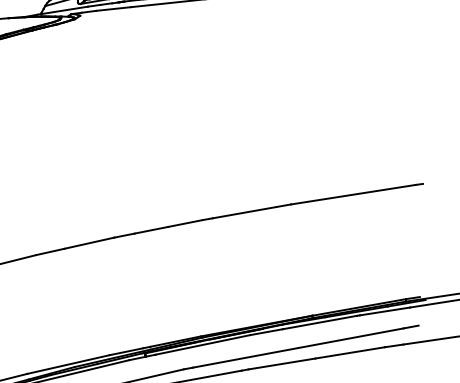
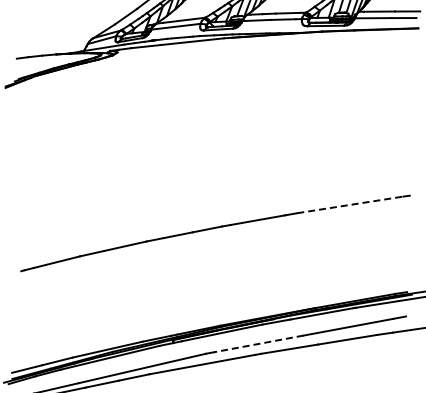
line: (353, 194) -> (350, 204), solid -> dashed
line: (245, 357) -> (258, 343), solid -> dashed

